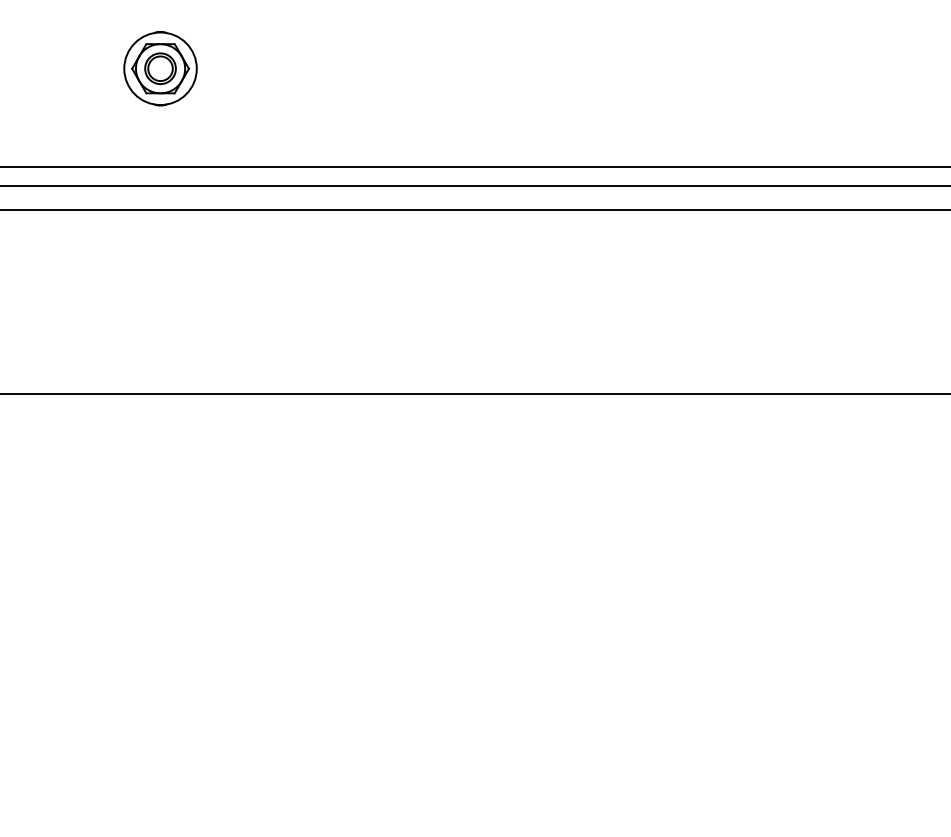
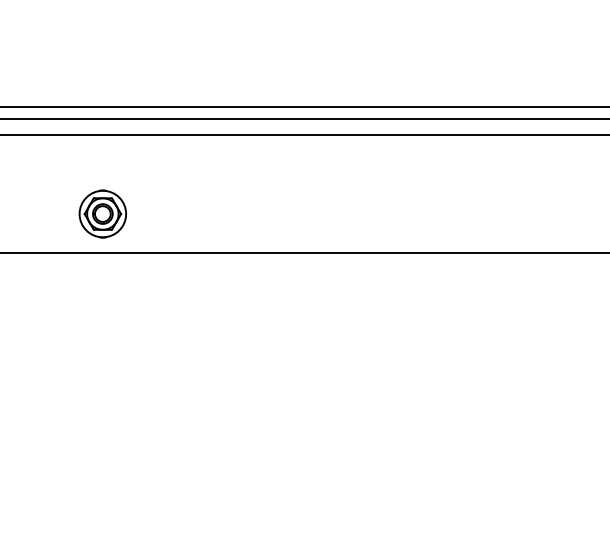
part: (159, 67) -> (102, 213), moved

